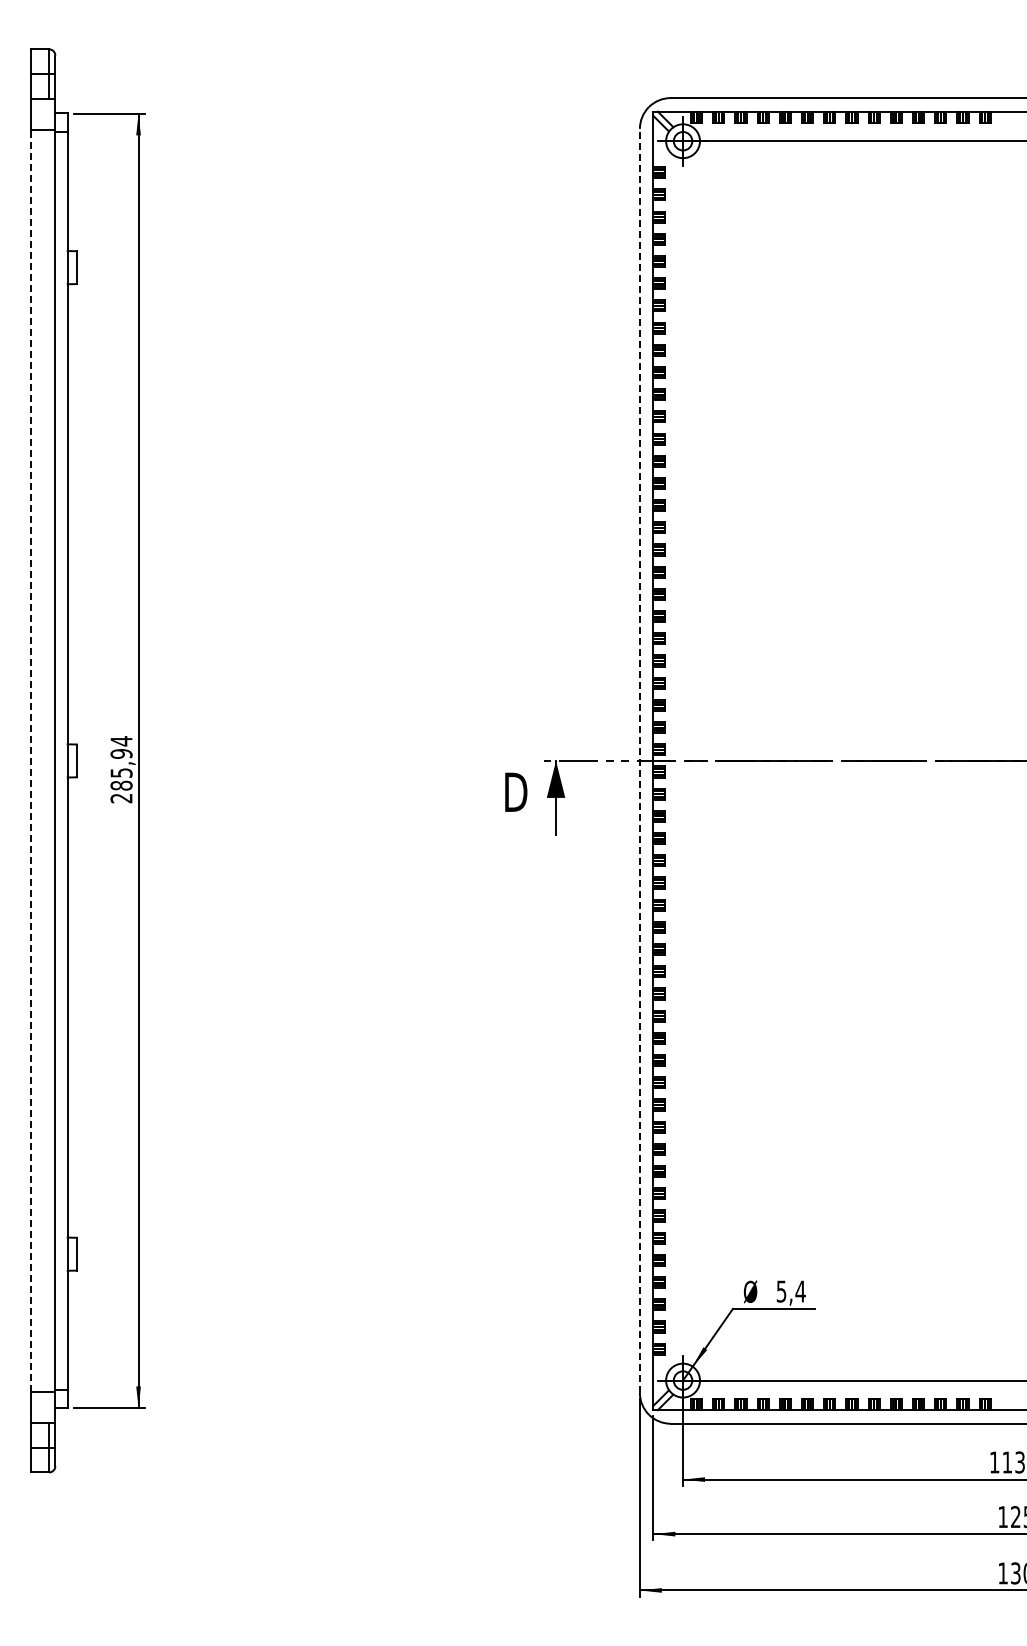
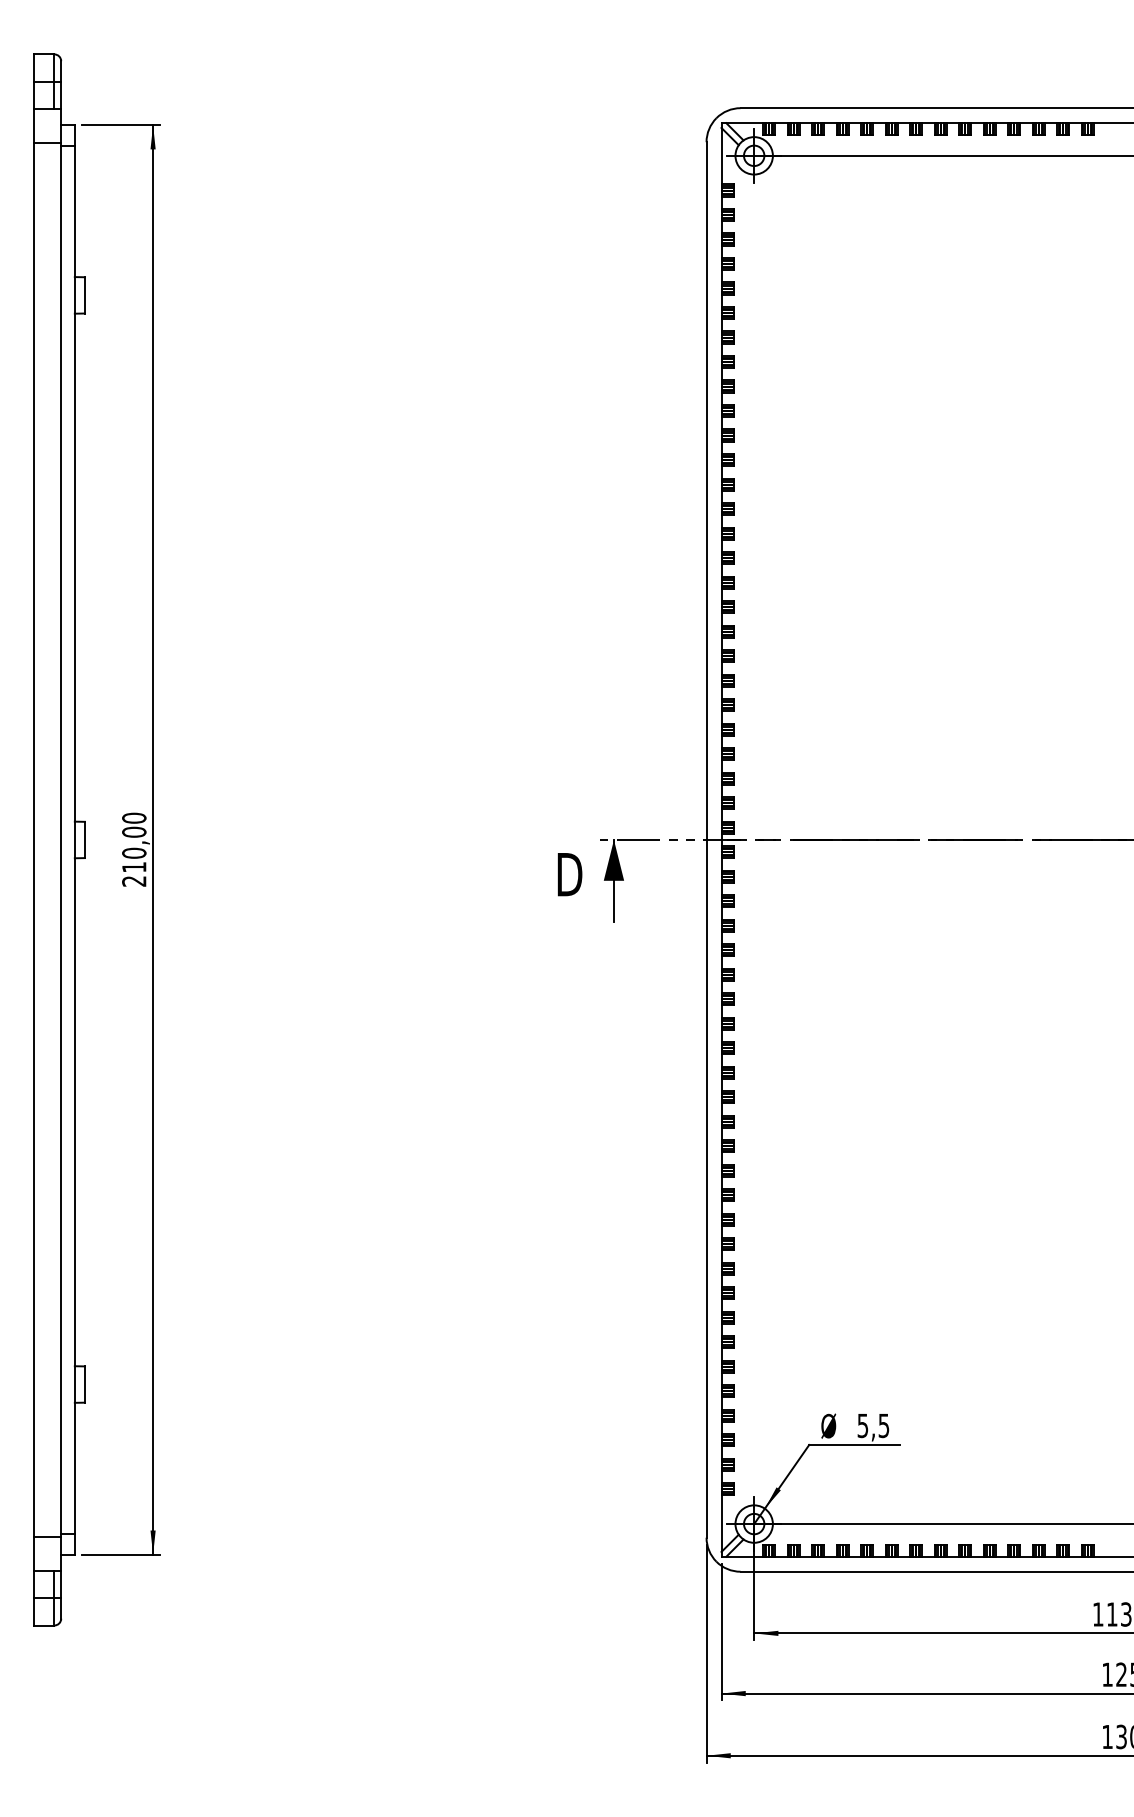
line: (30, 760) -> (33, 839), dashed -> solid
line: (639, 760) -> (706, 839), dashed -> solid
text: (121, 763) -> (134, 842), 285,94 -> 210,00
text: (800, 1291) -> (883, 1425), 5,4 -> 5,5

